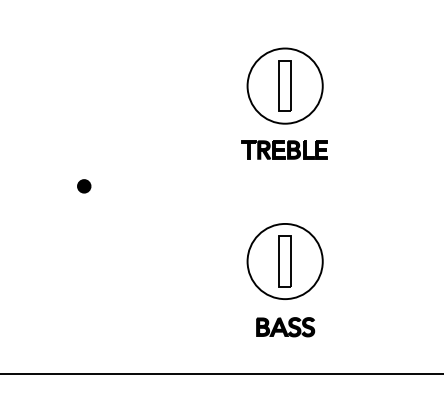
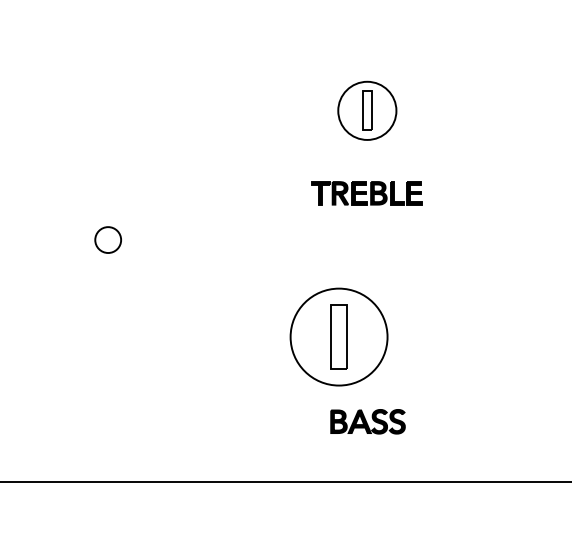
part: (284, 85) -> (366, 110), size x0.6
part: (84, 186) -> (108, 240), size x1.6
part: (284, 261) -> (338, 337), moved

